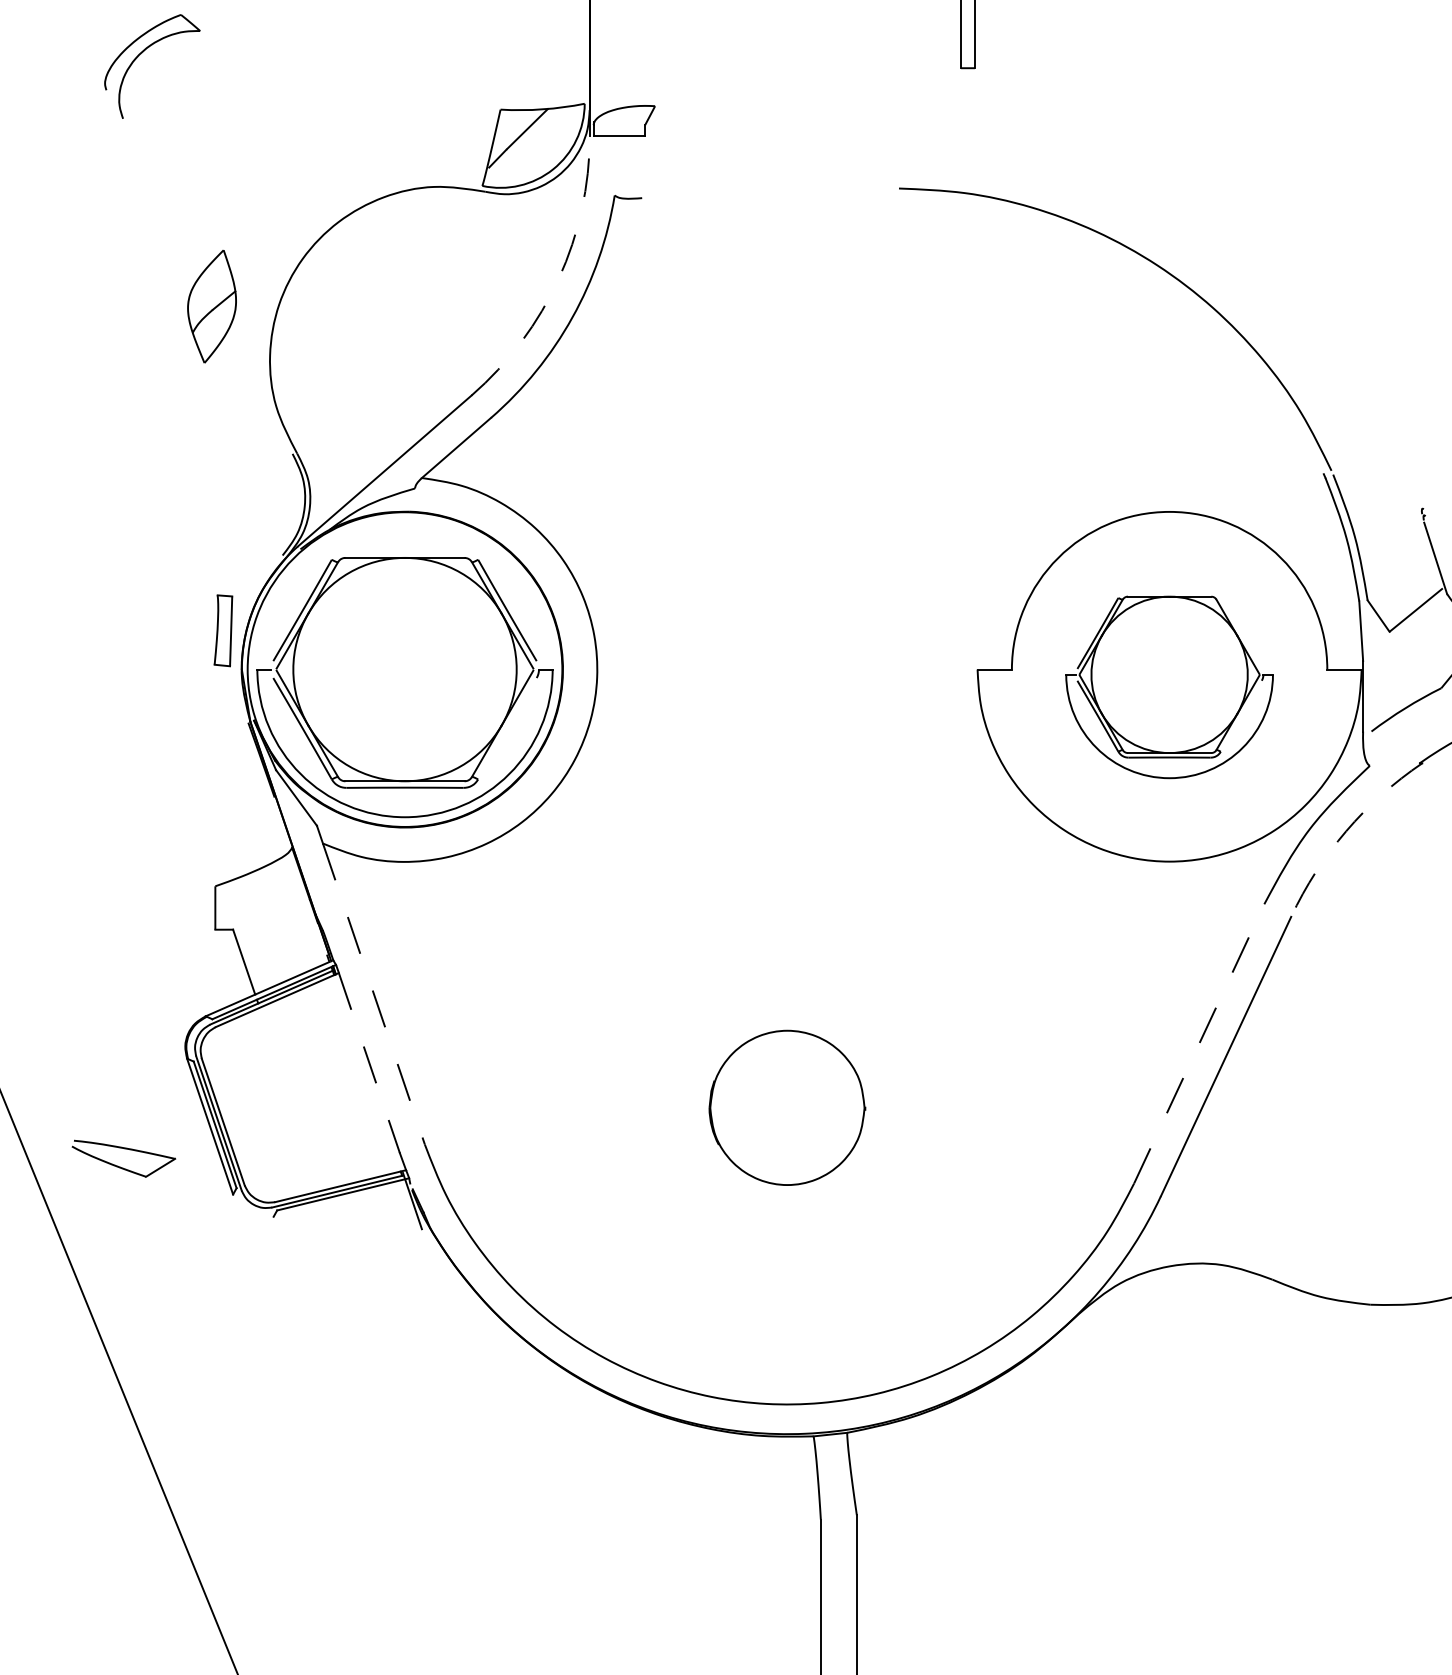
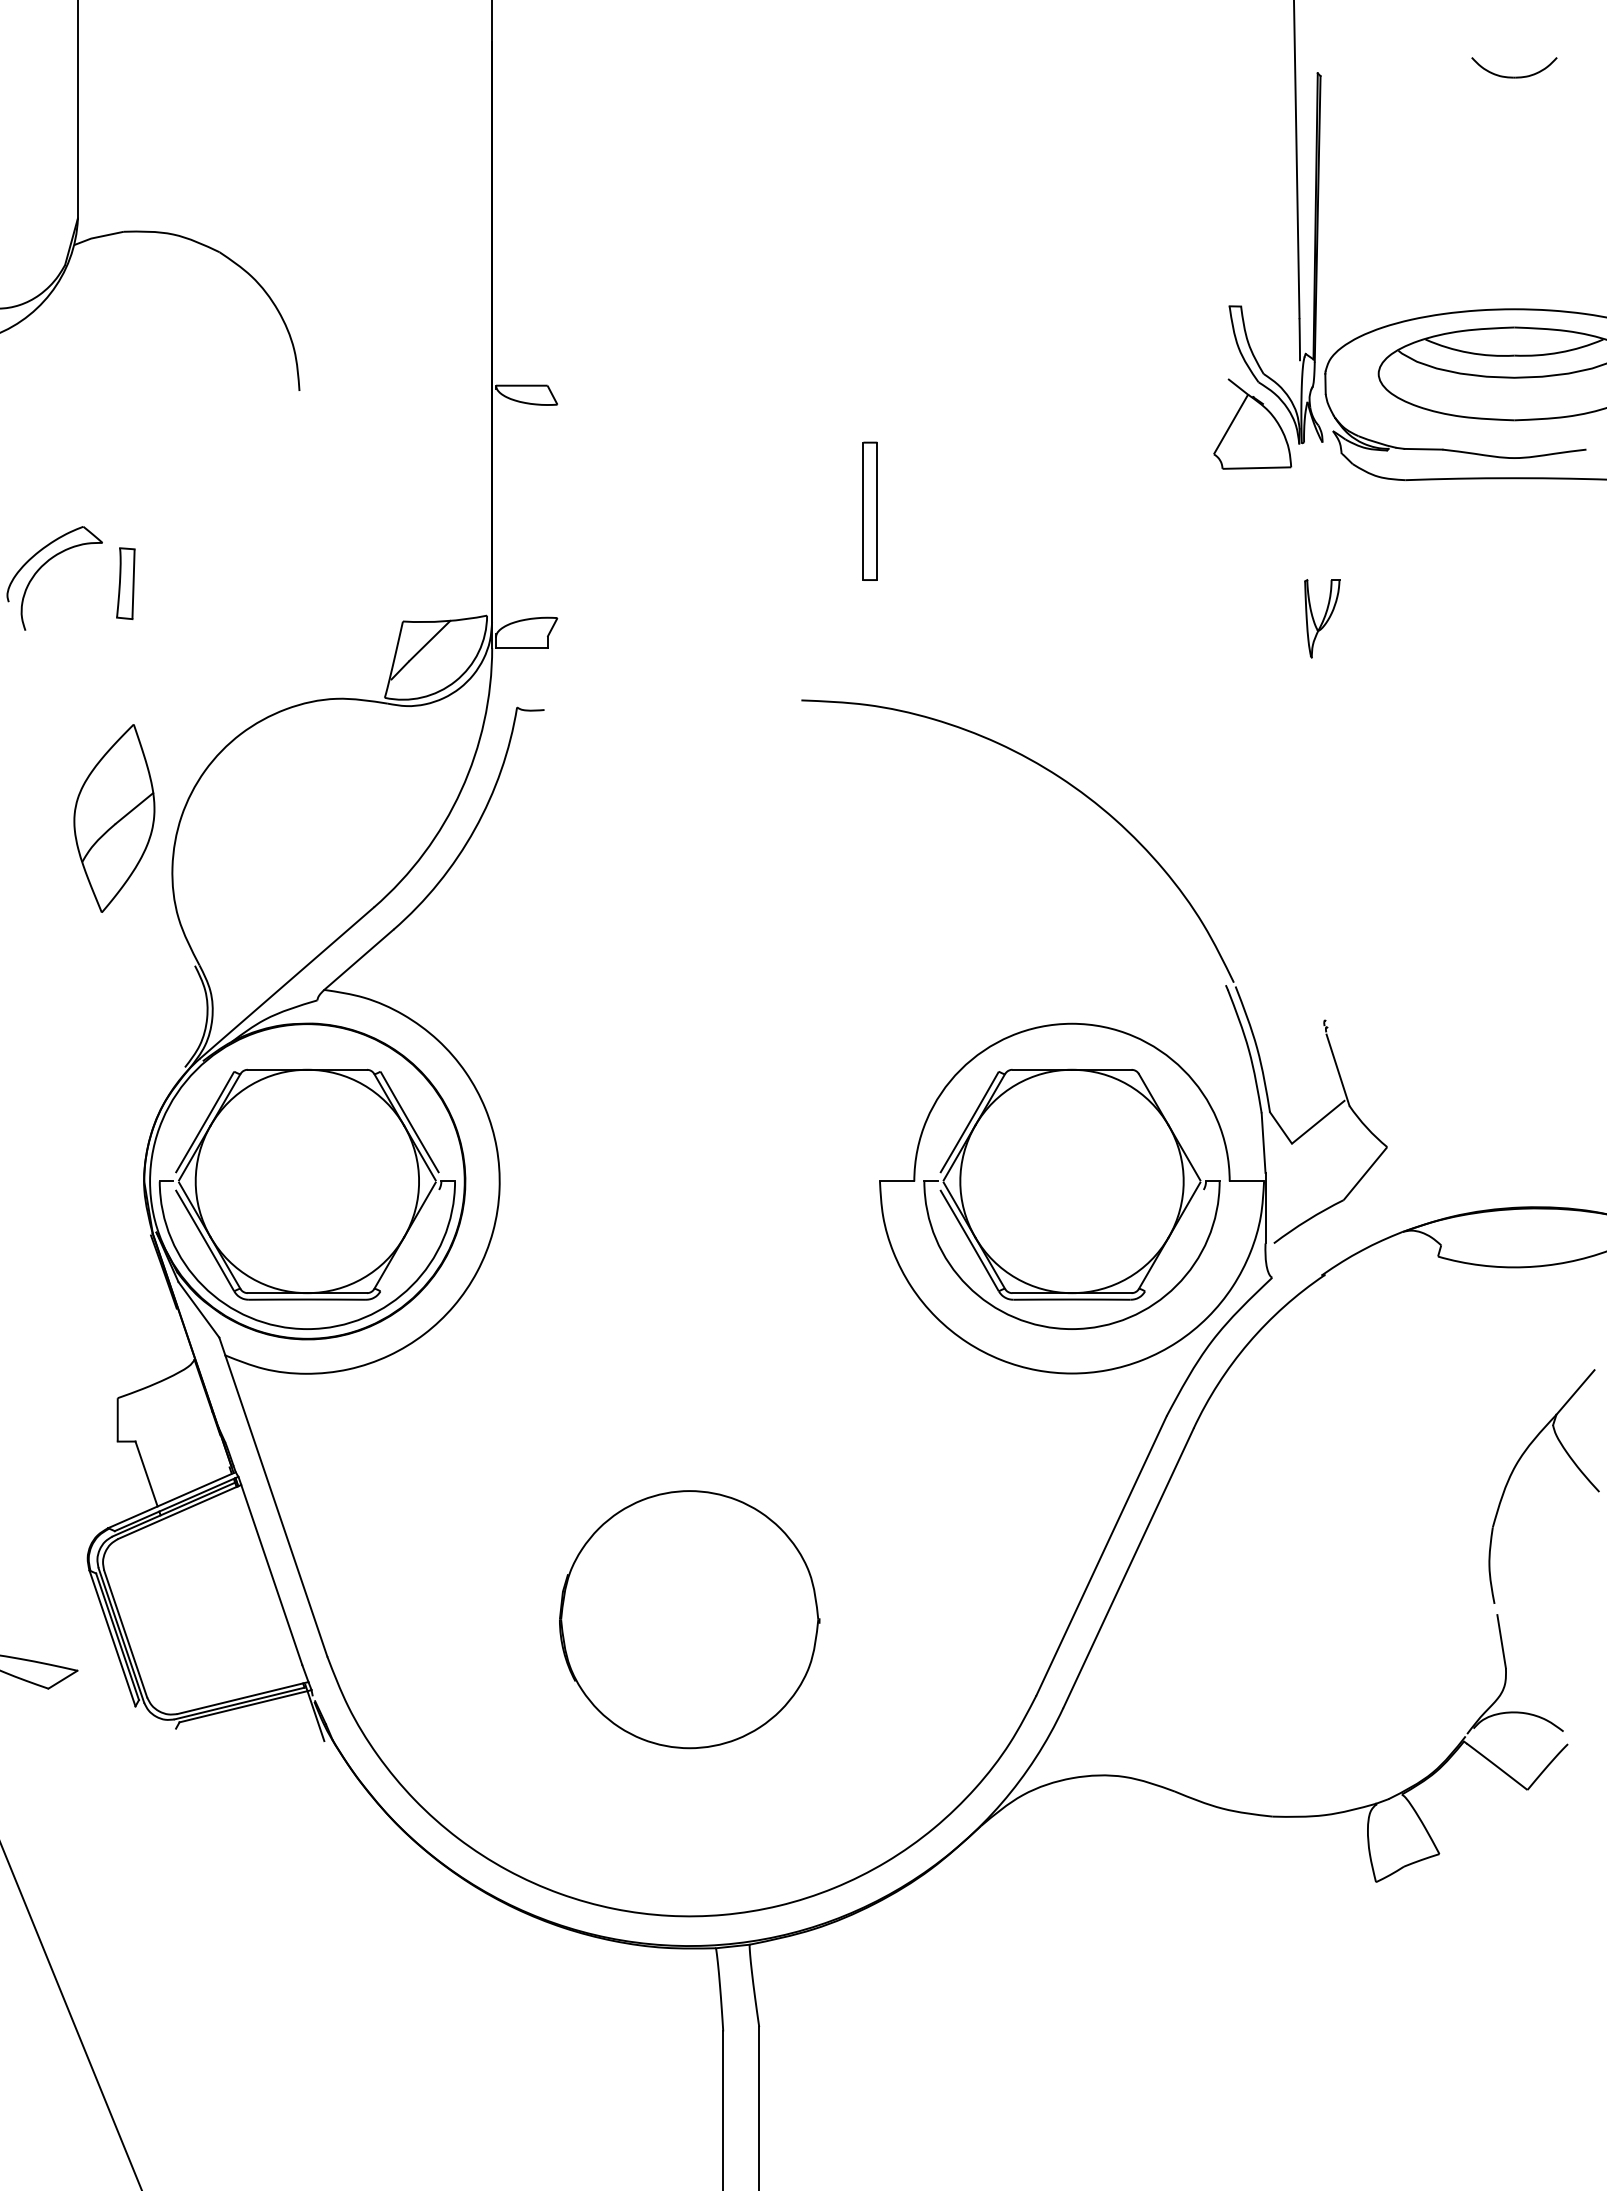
part: (1420, 106) -> (1322, 618), added
arc: (559, 278) -> (461, 790), dashed -> solid
part: (212, 306) -> (114, 818), size x1.67
part: (223, 630) -> (125, 583), moved
part: (1169, 686) -> (1071, 1198), size x1.43
arc: (1346, 831) -> (1248, 1343), dashed -> solid
line: (374, 993) -> (276, 1505), dashed -> solid
line: (1199, 1043) -> (1101, 1555), dashed -> solid
line: (369, 1063) -> (271, 1575), dashed -> solid
part: (787, 1107) -> (689, 1619), size x1.67

